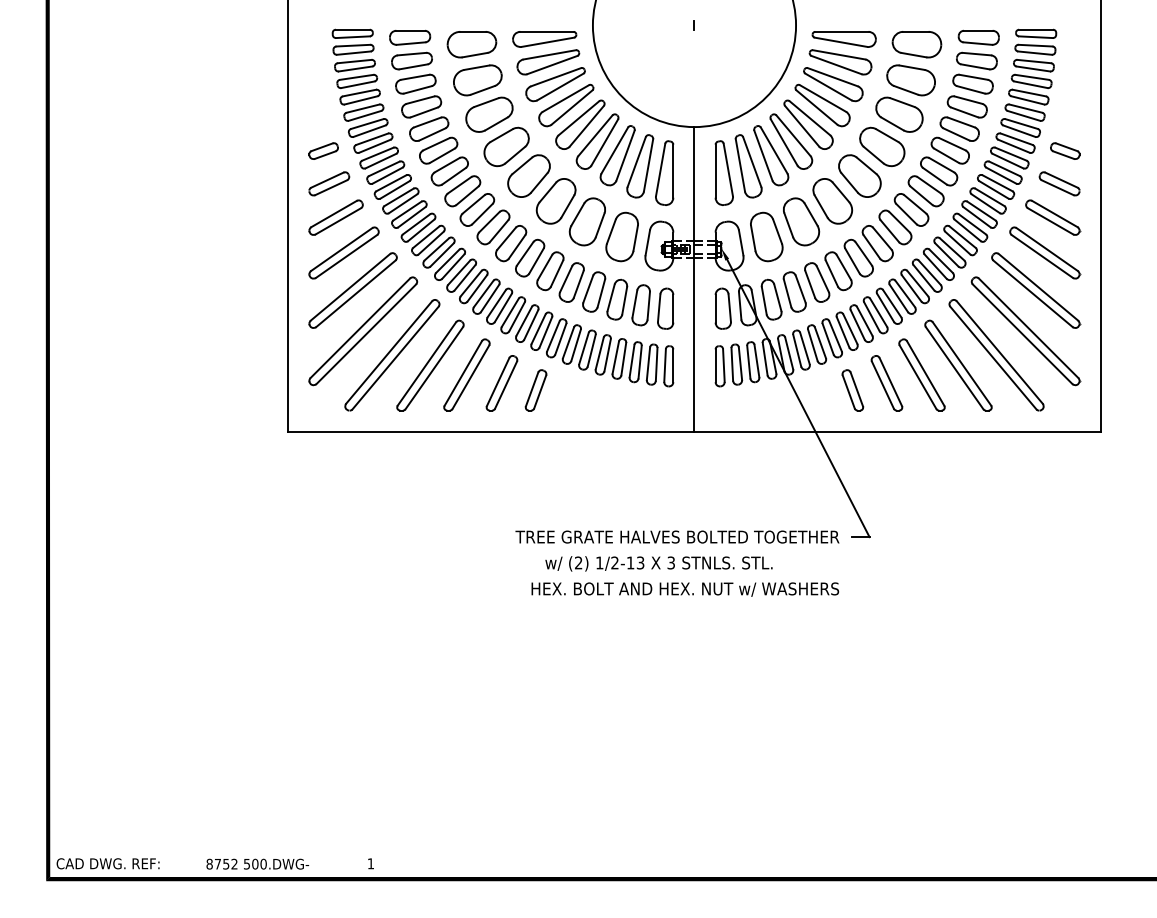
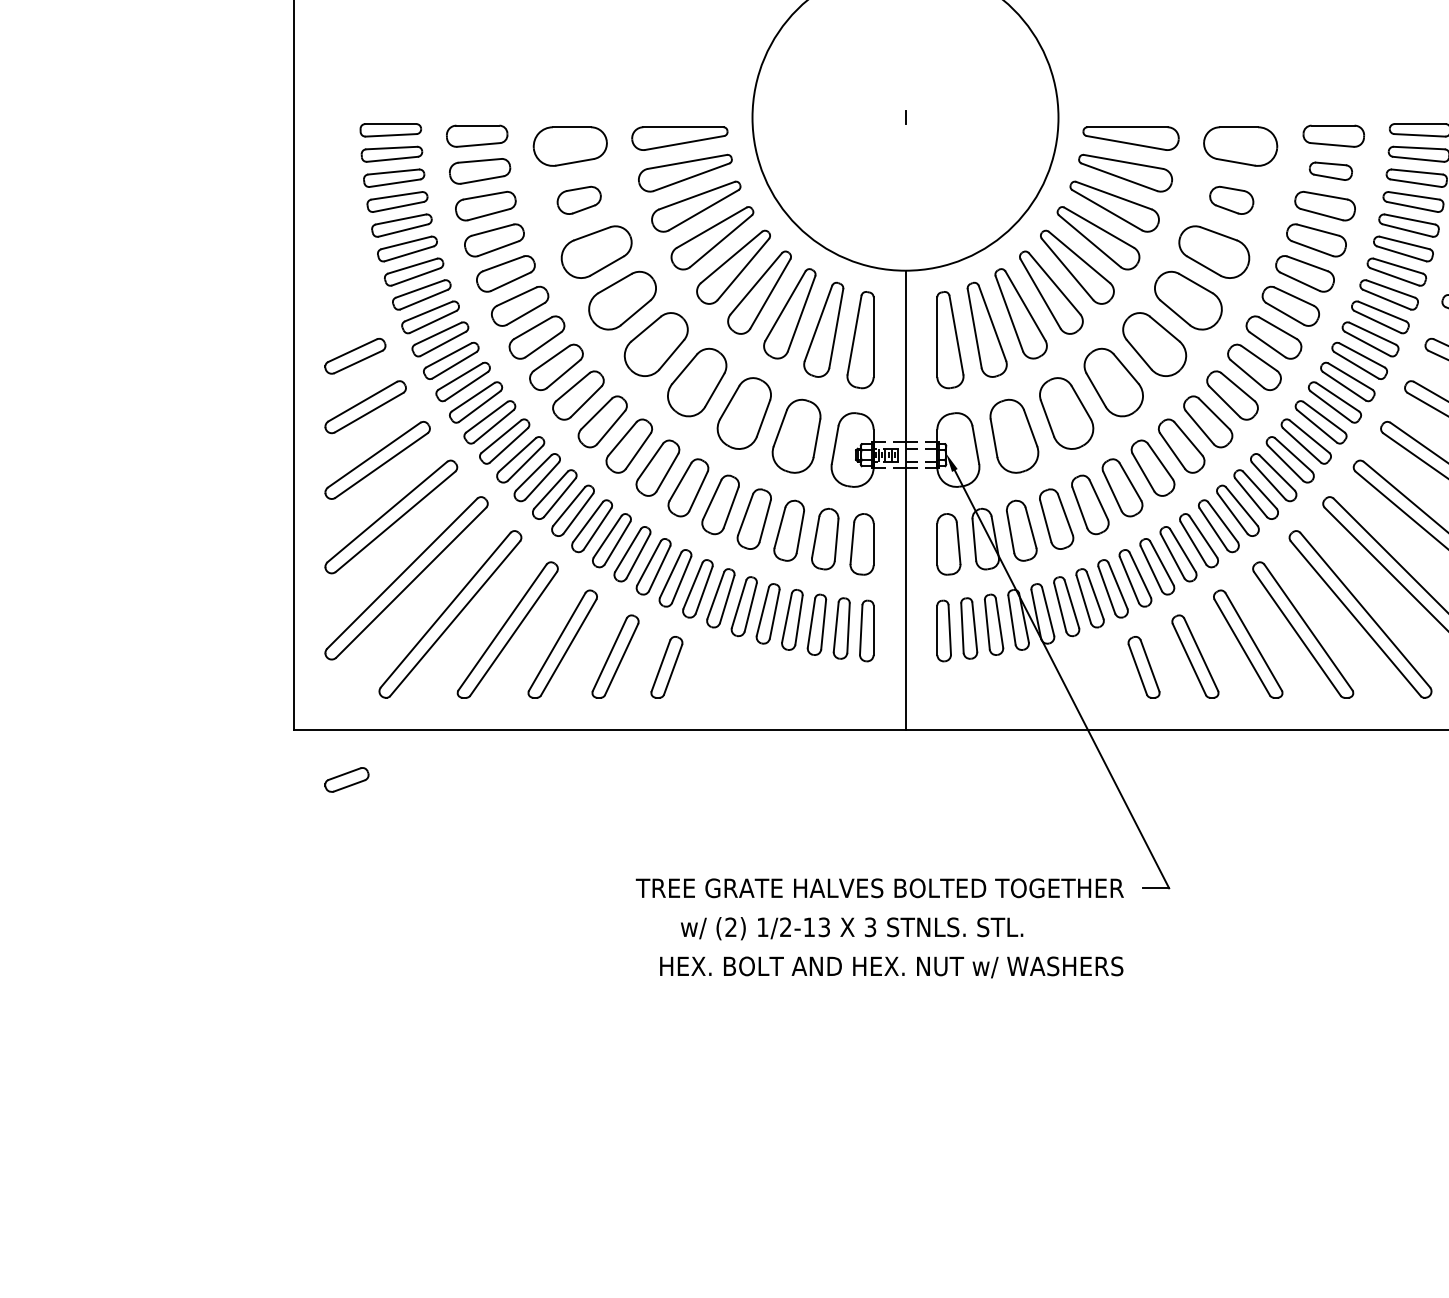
part: (976, 60) -> (1330, 170), size x0.7
part: (477, 80) -> (578, 200), size x0.6
part: (910, 80) -> (1230, 200), size x0.6
part: (323, 150) -> (346, 778), moved

